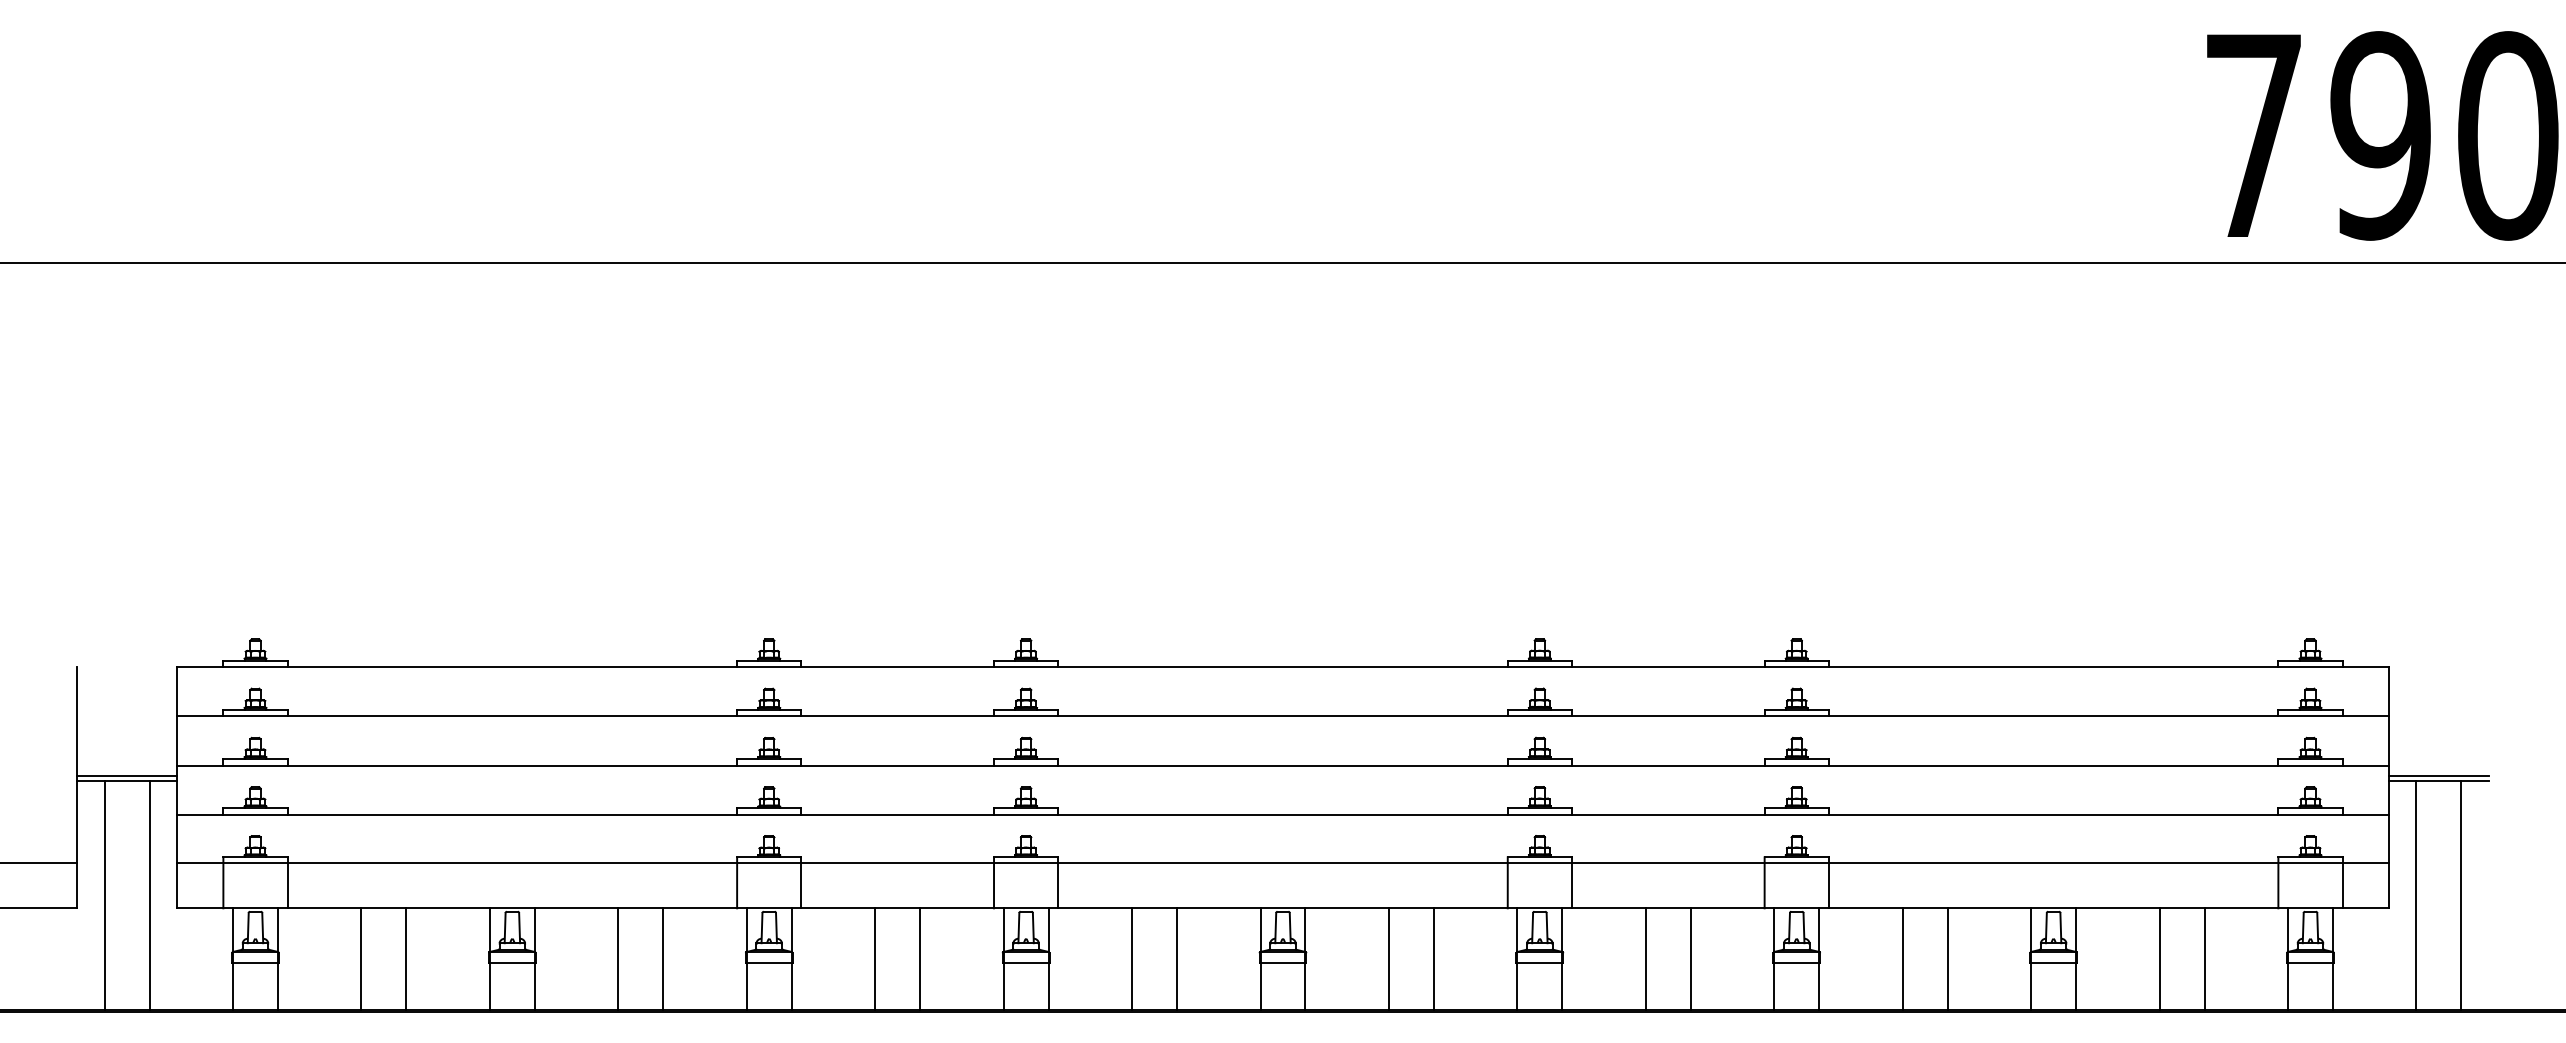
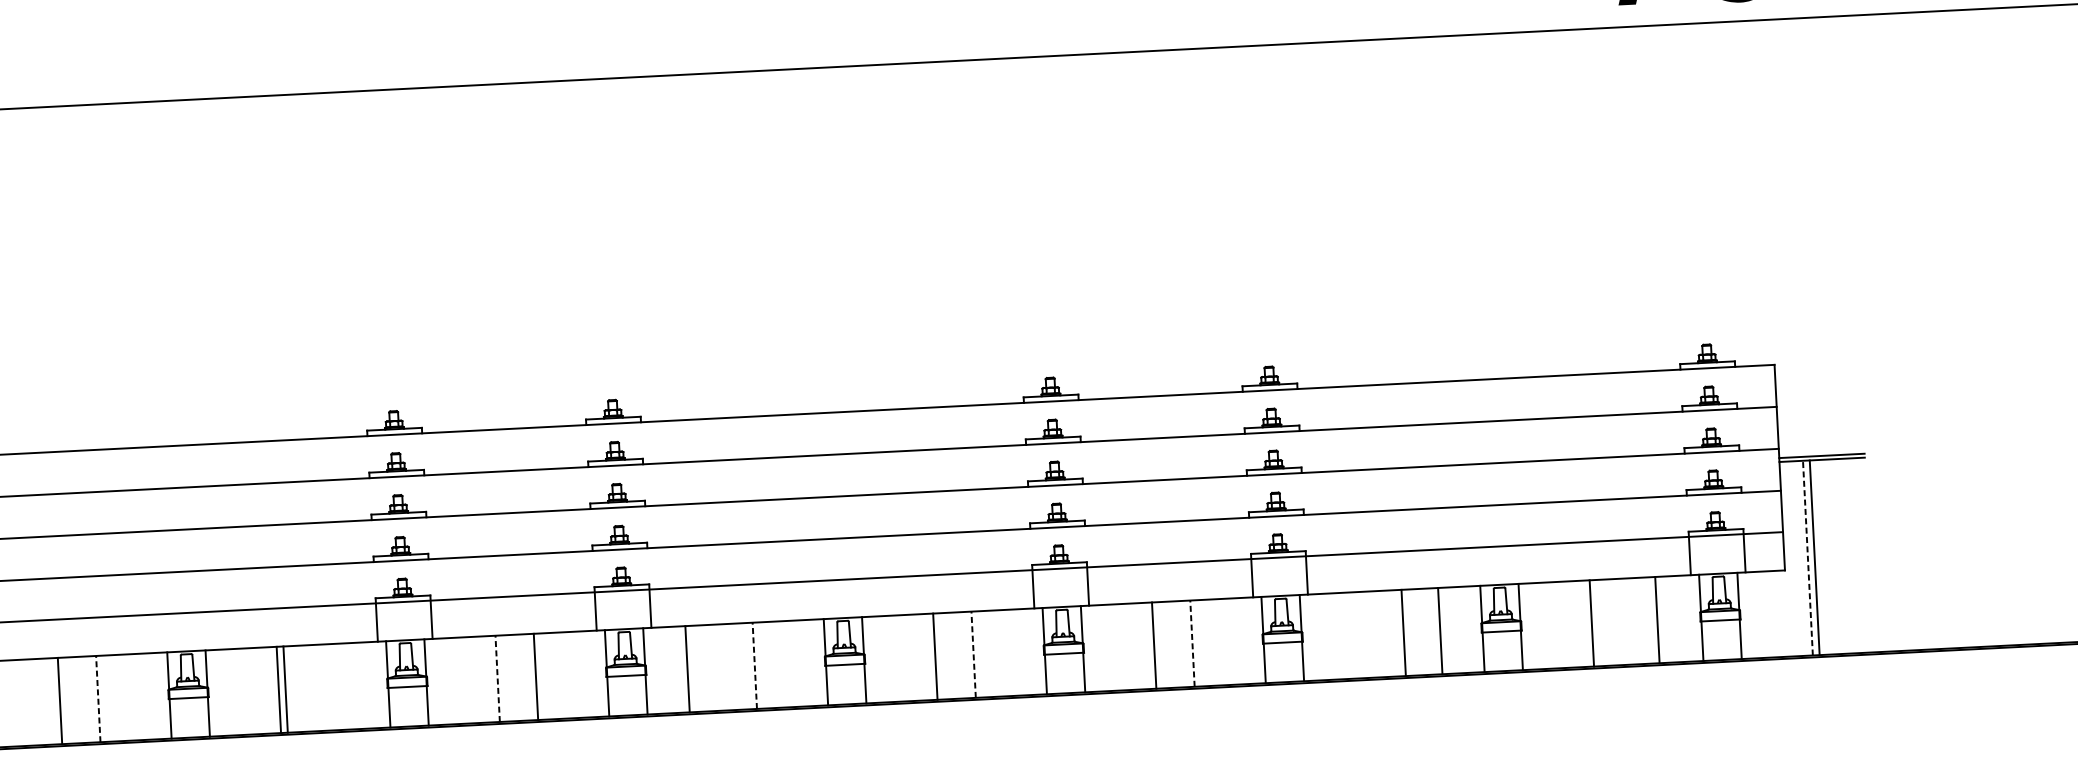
line: (2416, 894) -> (1807, 557), solid -> dashed
line: (2461, 895) -> (1814, 557), moved
line: (406, 958) -> (98, 698), solid -> dashed
line: (663, 958) -> (285, 689), moved
line: (875, 958) -> (497, 678), solid -> dashed
line: (1132, 958) -> (687, 668), moved
line: (1177, 958) -> (755, 665), solid -> dashed
line: (1433, 958) -> (973, 654), solid -> dashed
line: (1690, 958) -> (1192, 643), solid -> dashed
line: (1902, 958) -> (1403, 632), moved
line: (1947, 958) -> (1440, 630), moved
line: (2204, 958) -> (1657, 619), moved

